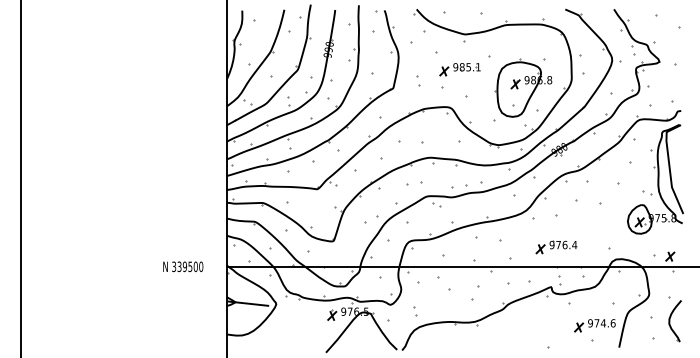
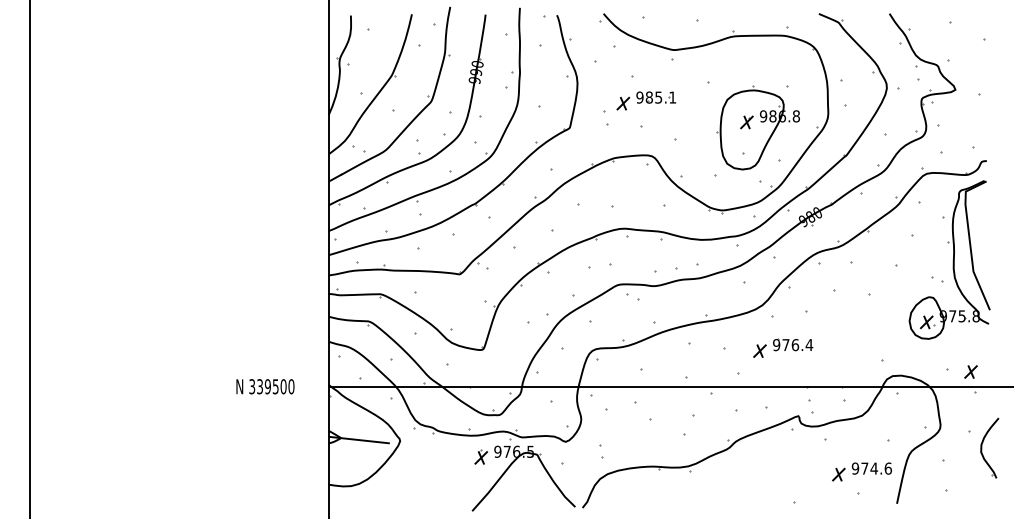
part: (459, 69) -> (645, 100), moved
part: (556, 247) -> (782, 348), moved
part: (674, 321) -> (988, 448), moved

